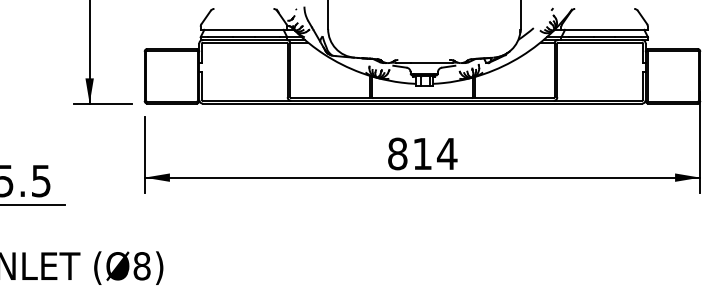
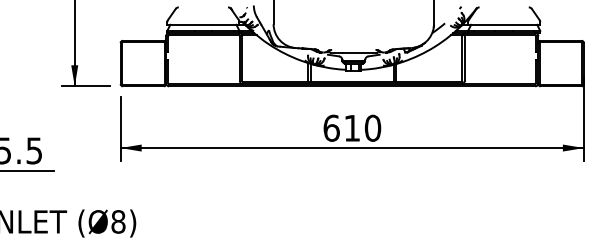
text: (422, 153) -> (352, 127), 814 -> 610

